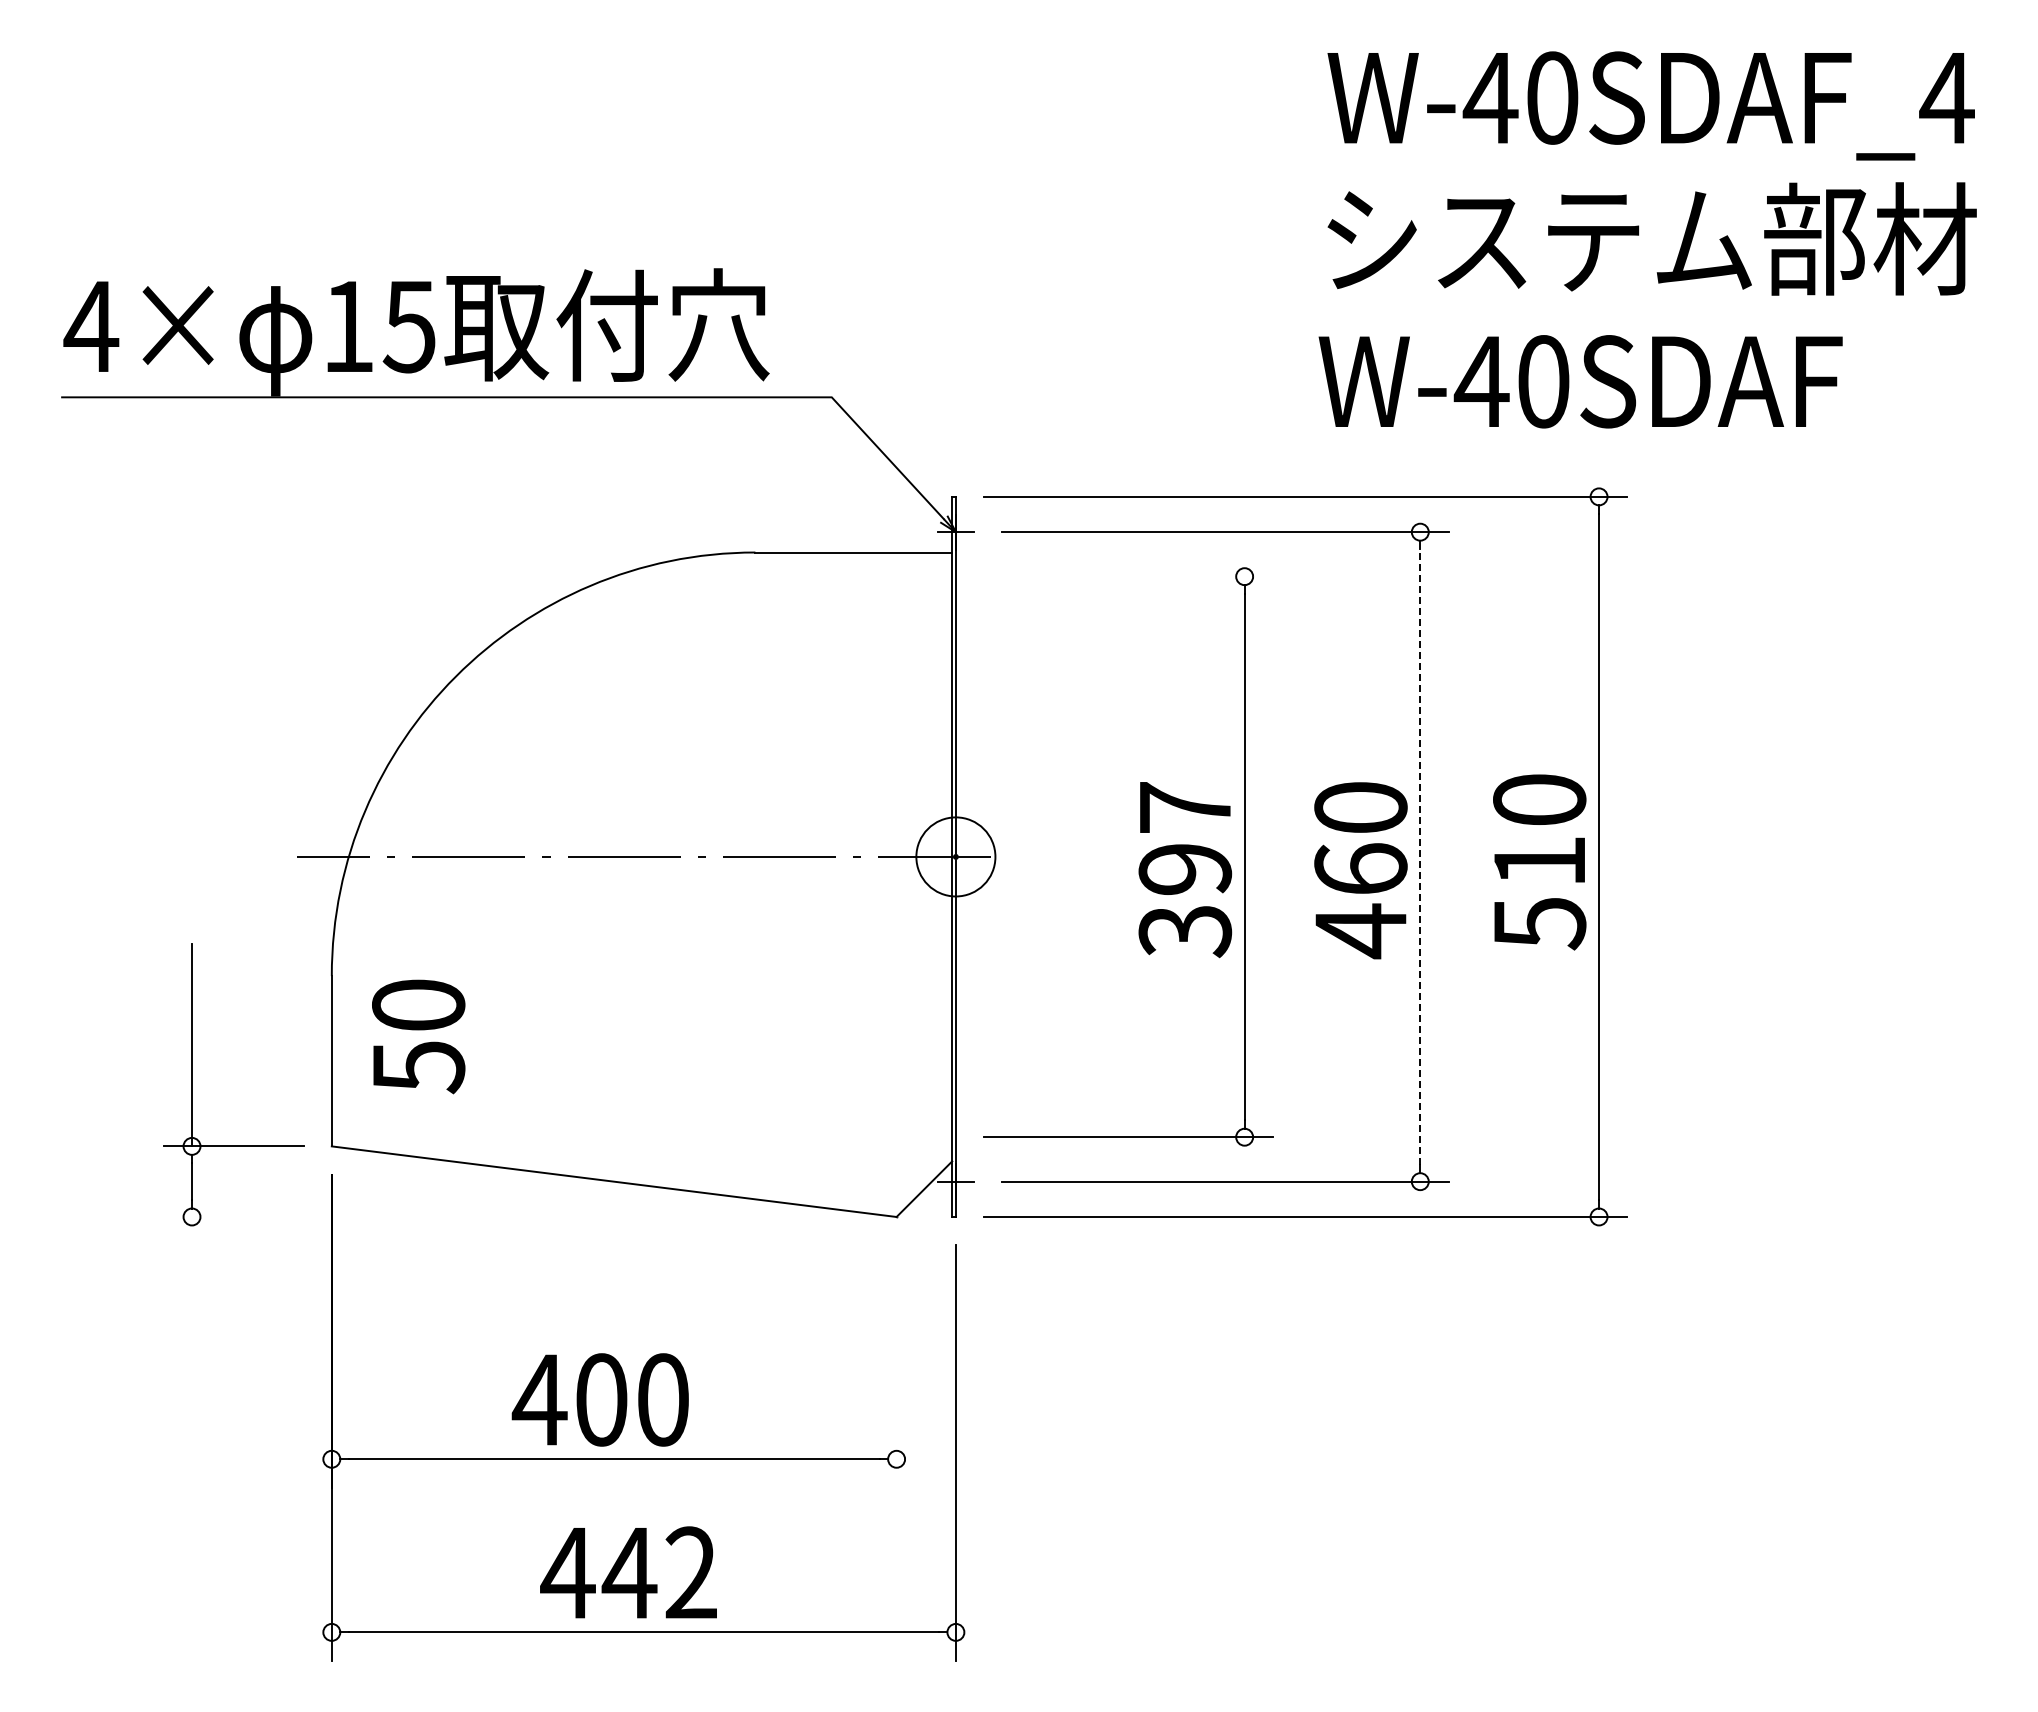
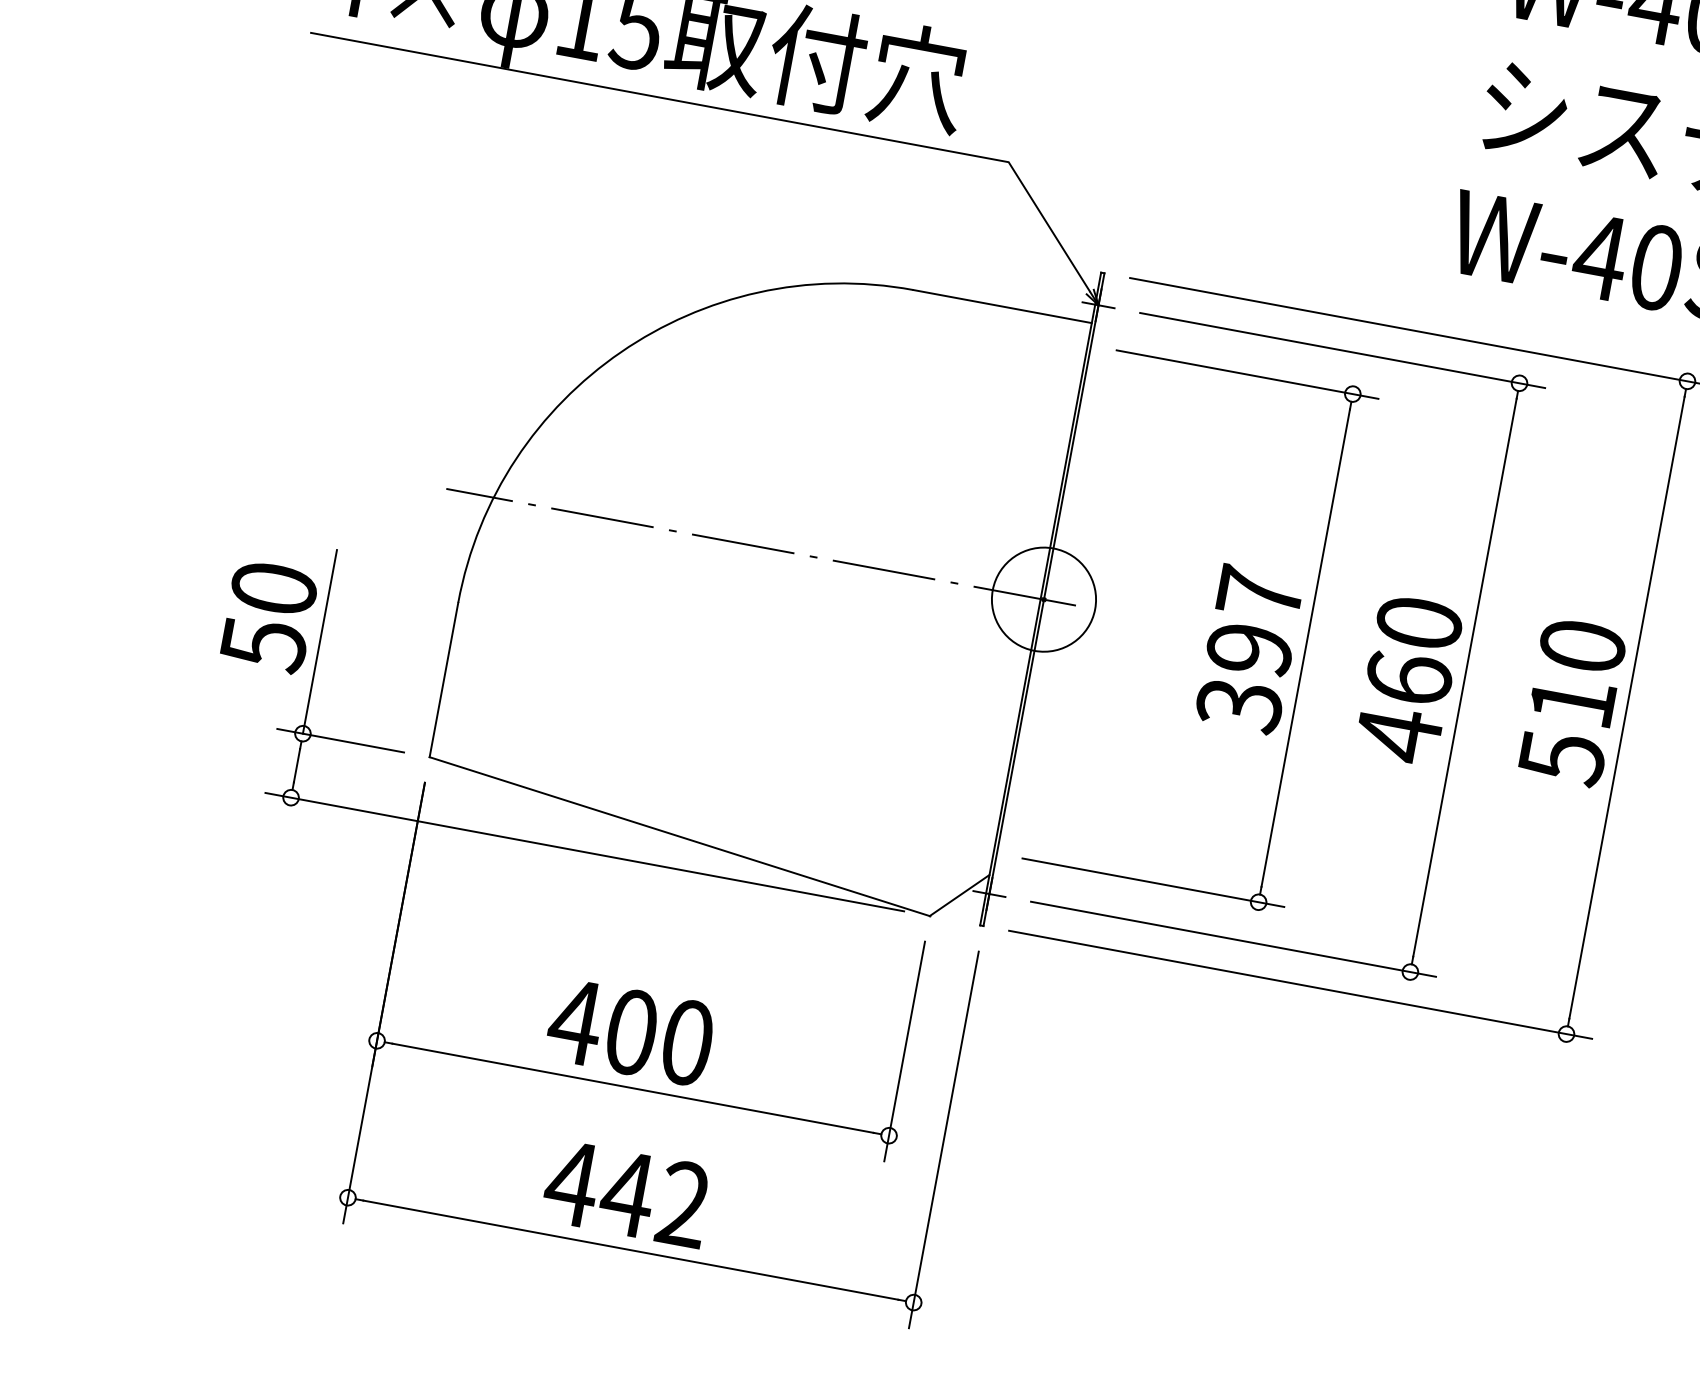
line: (1128, 576) -> (1247, 374), added
circle: (955, 856) -> (1043, 599), size x1.43
line: (1420, 856) -> (1465, 677), dashed -> solid
text: (418, 1036) -> (268, 616), moved
line: (515, 1216) -> (584, 851), added
line: (896, 1366) -> (904, 1051), added

